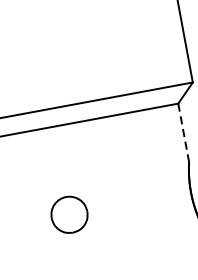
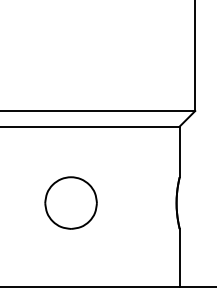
line: (183, 133) -> (179, 152), dashed -> solid
part: (68, 214) -> (70, 202), size x1.67

